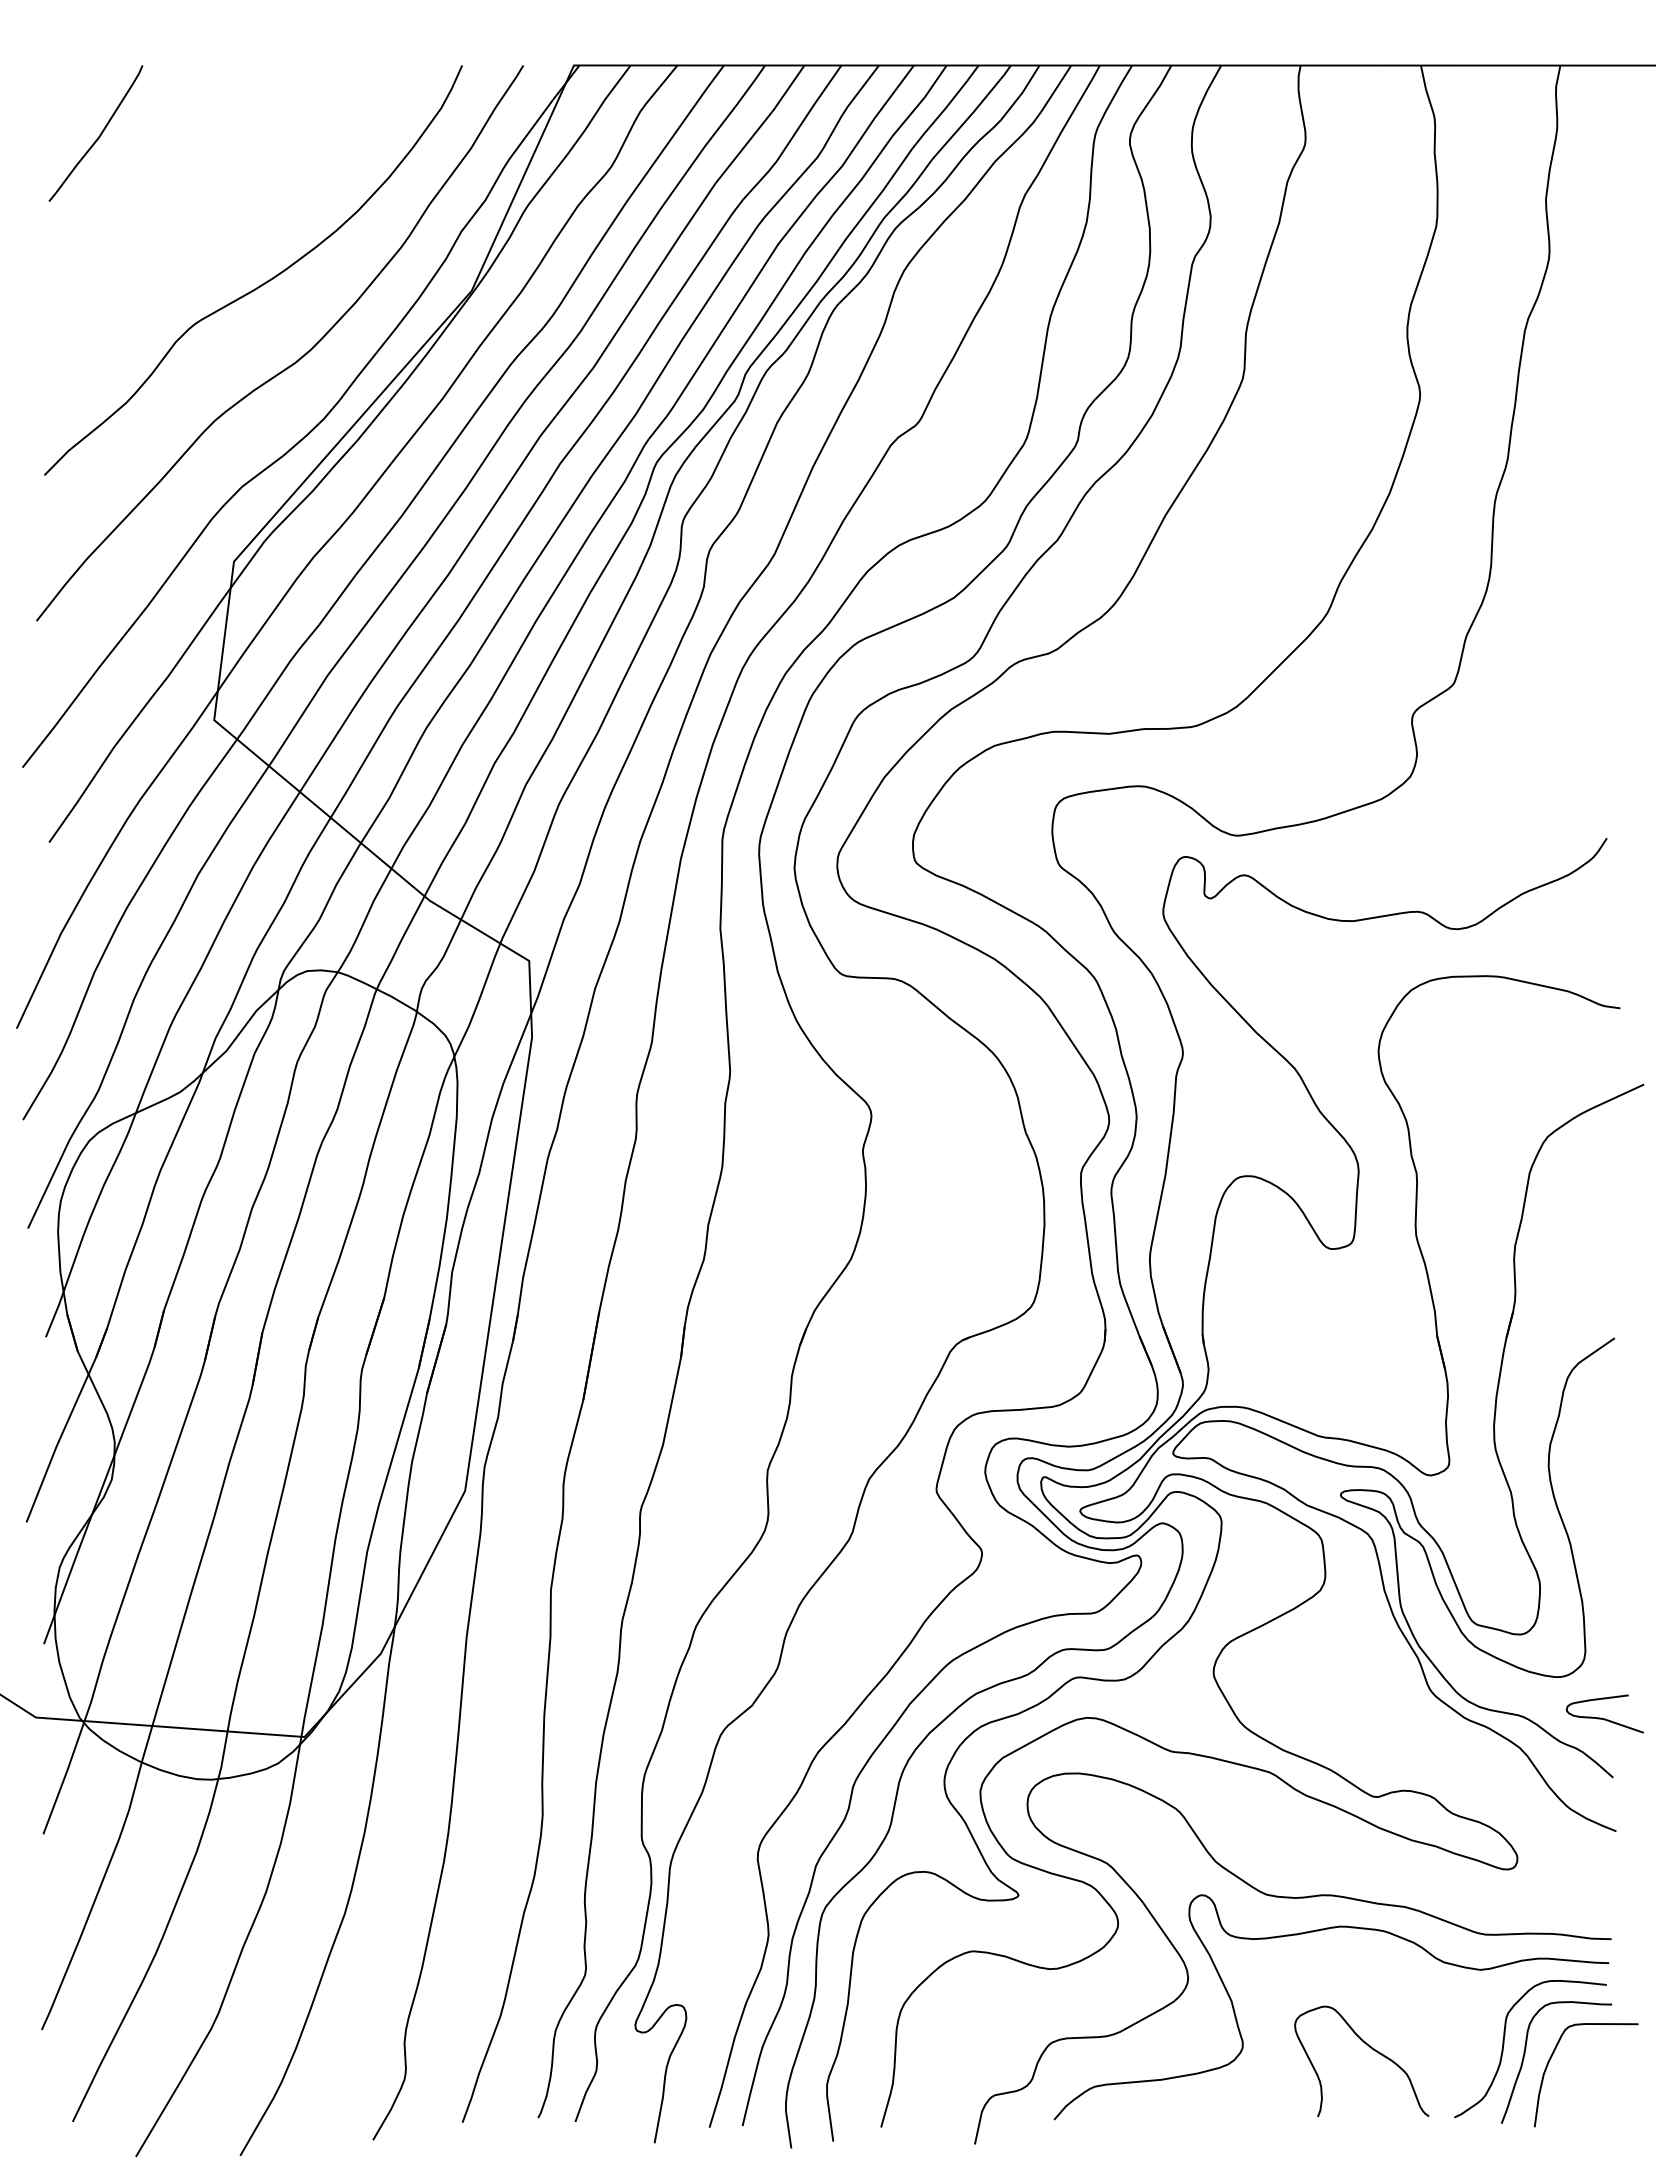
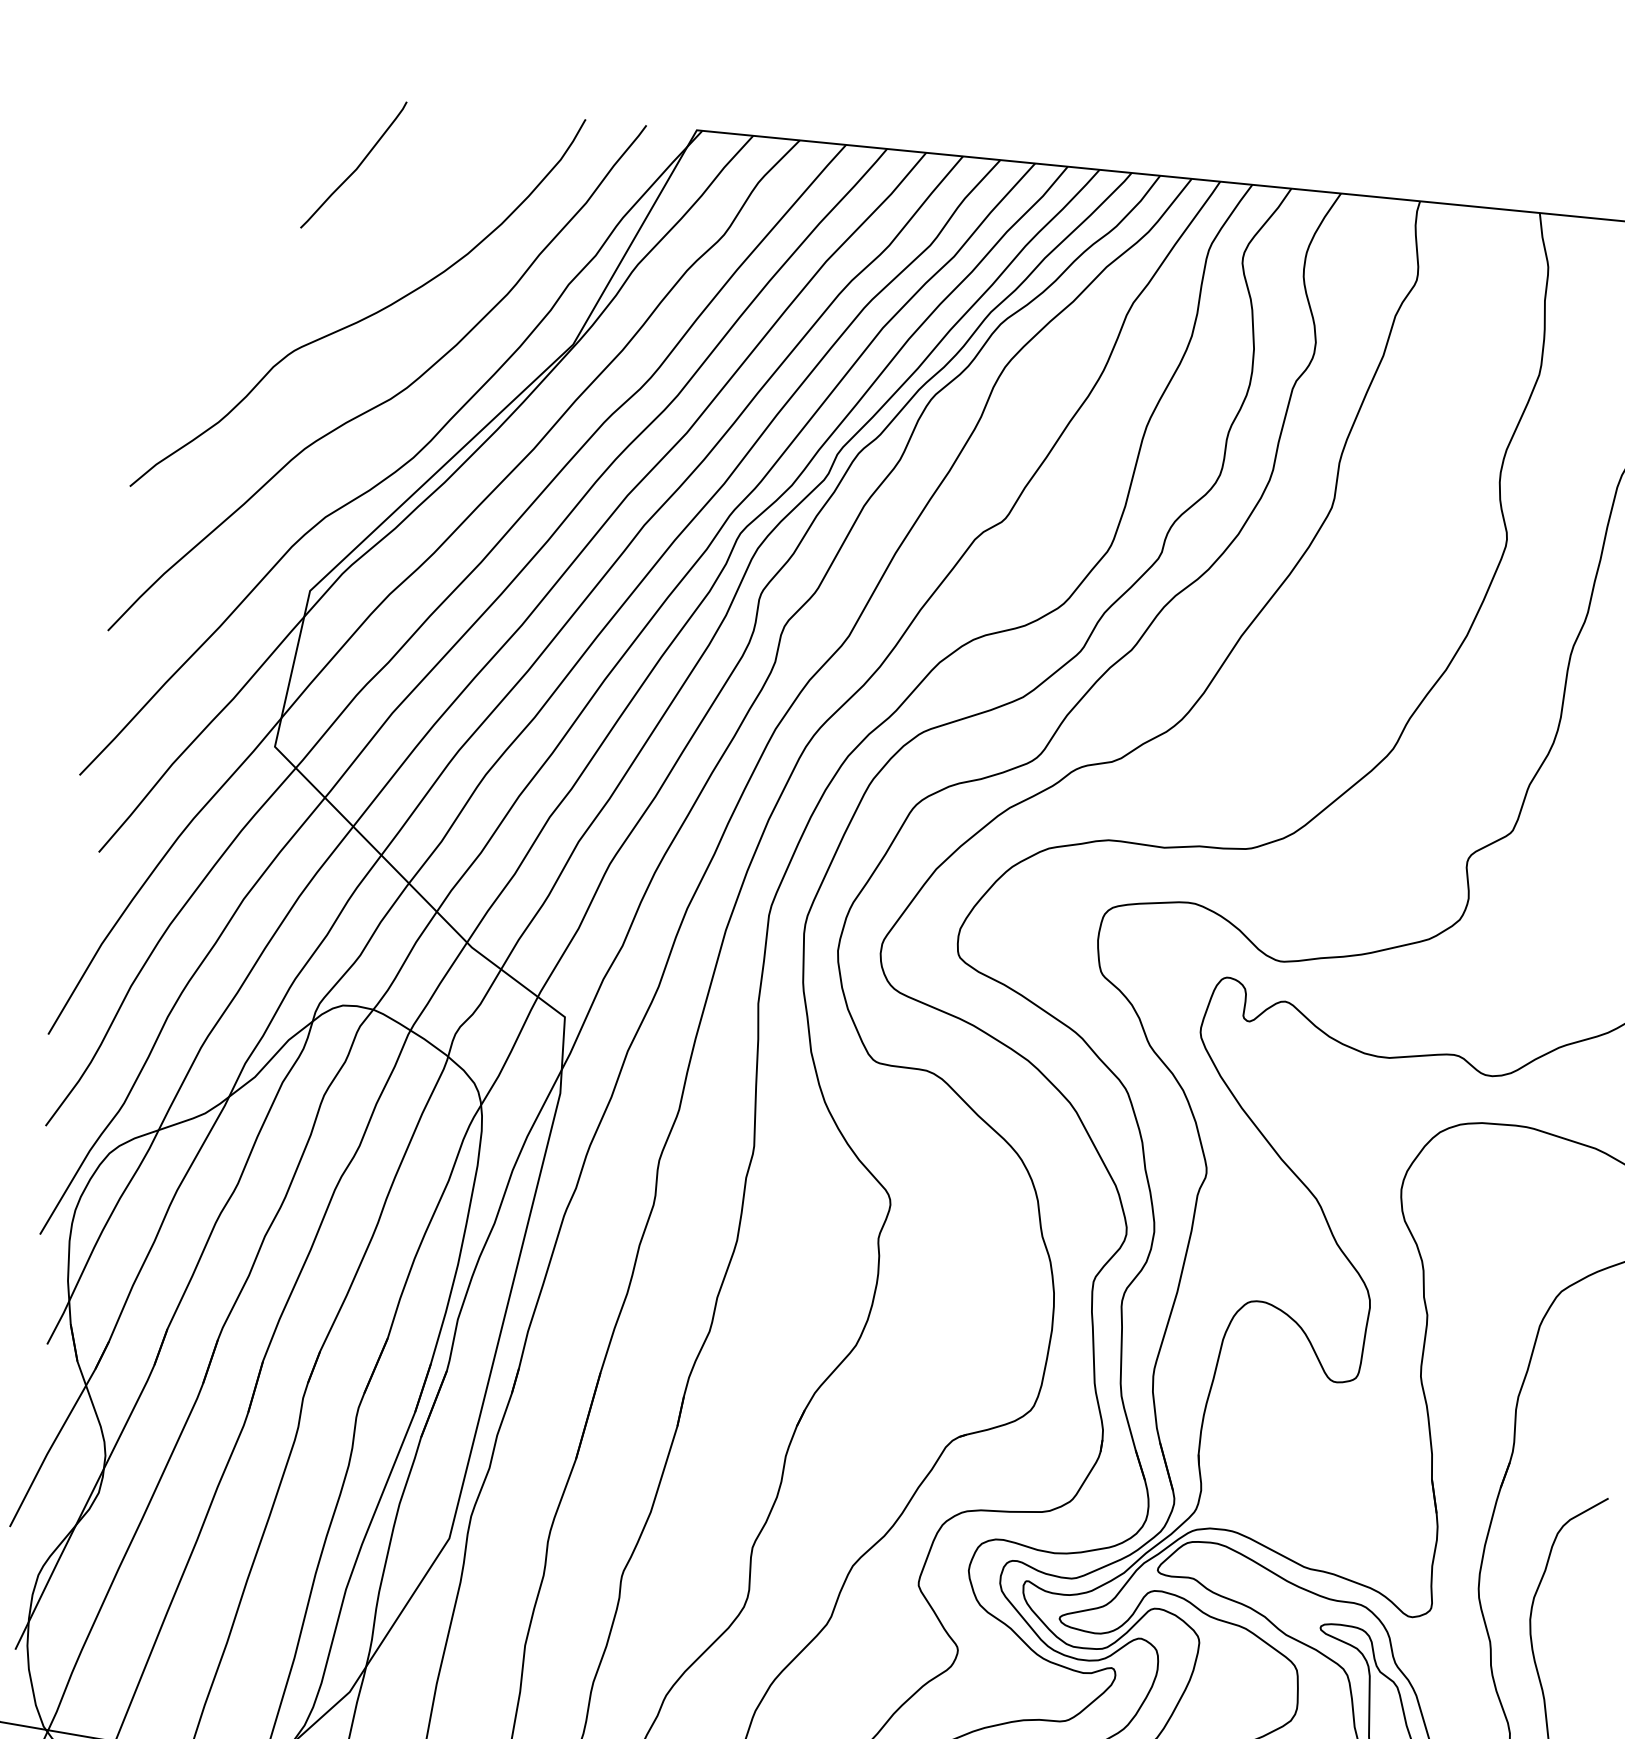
curve: (99, 134) -> (357, 166), moved

